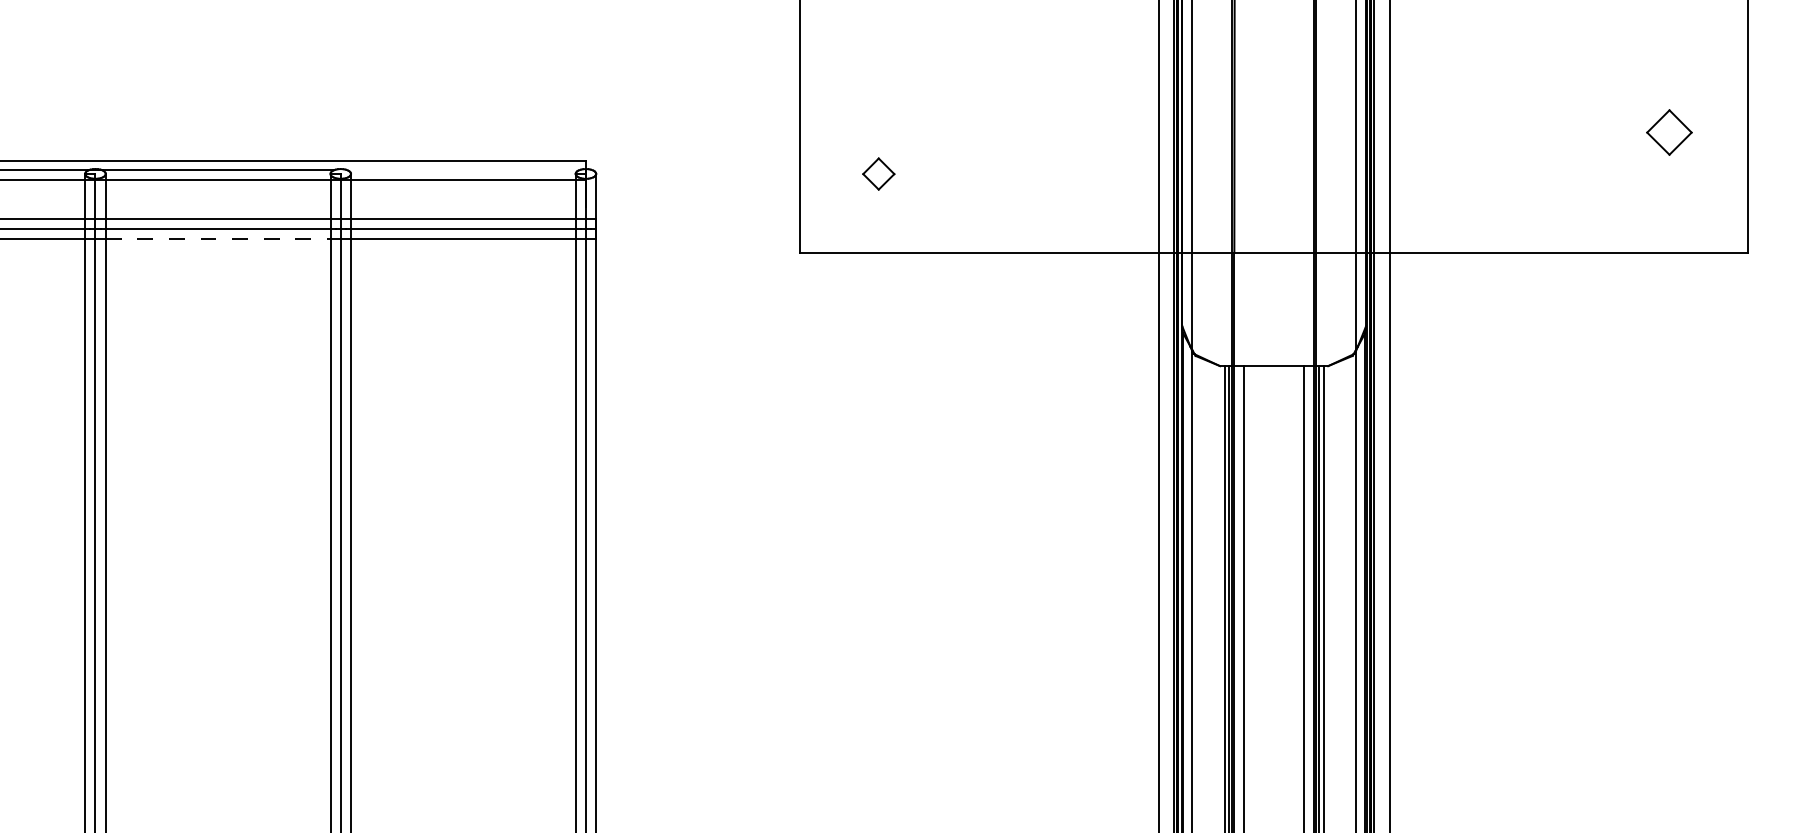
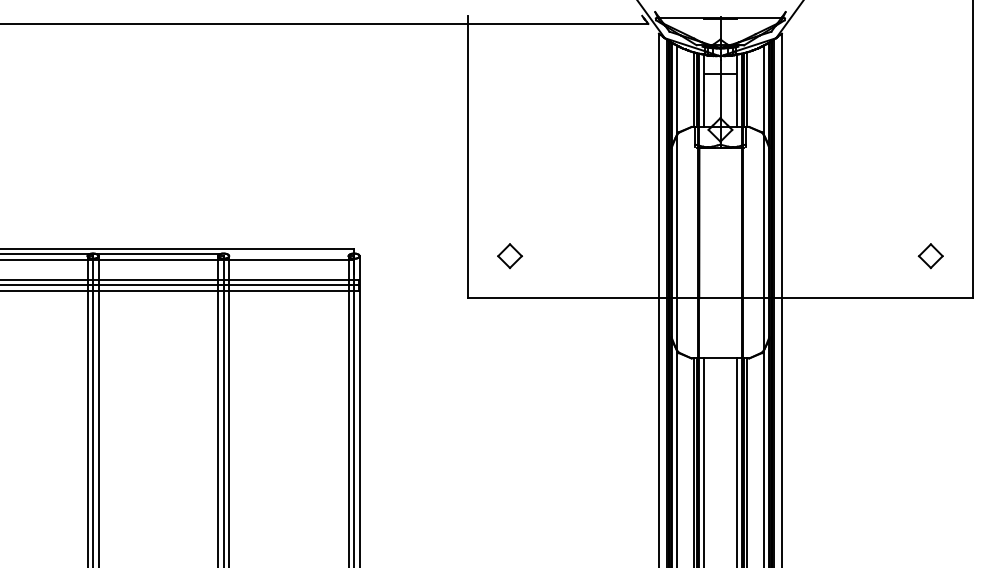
part: (1668, 133) -> (930, 256), moved
part: (877, 174) -> (509, 256), size x1.43
line: (218, 238) -> (158, 290), dashed -> solid

